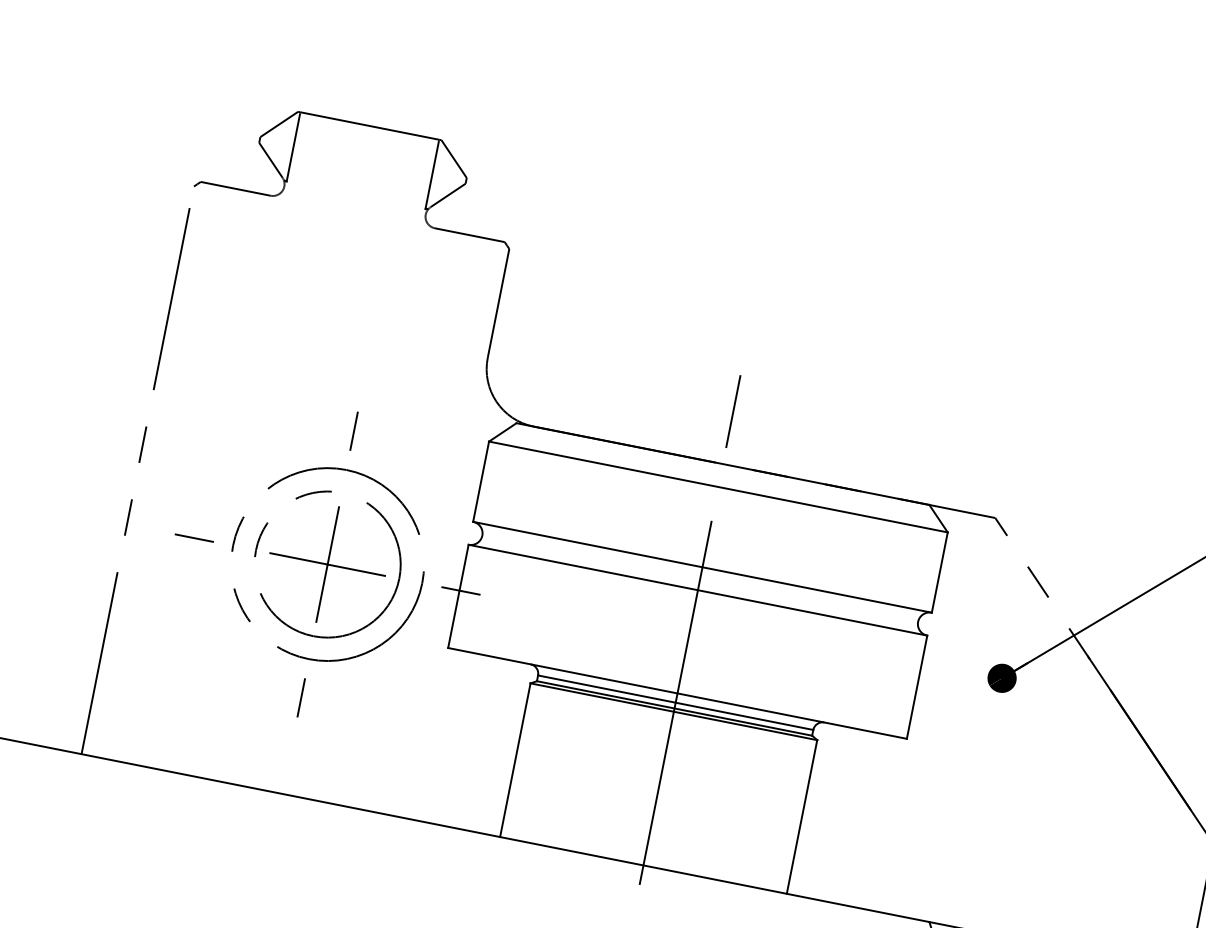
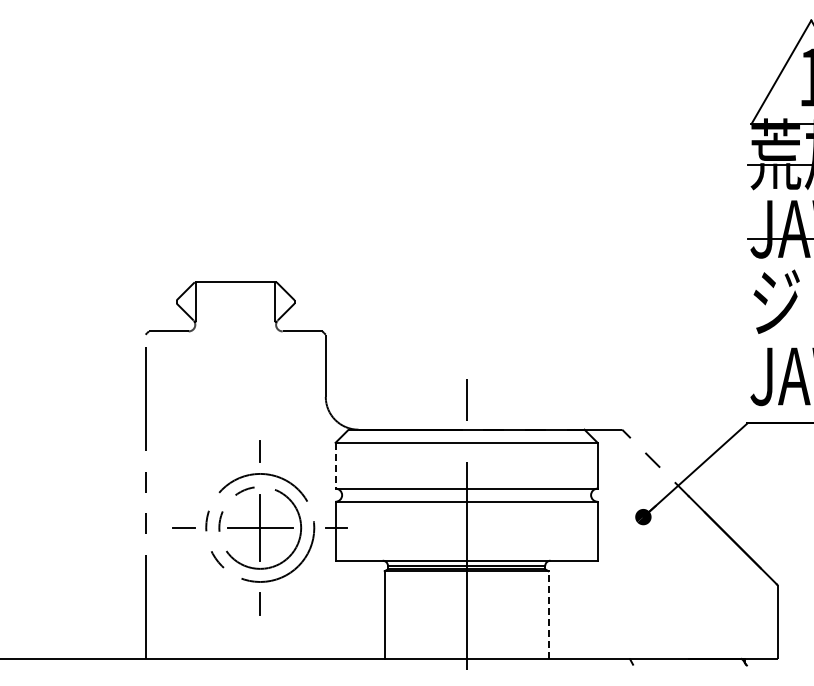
line: (481, 481) -> (335, 465), solid -> dashed
line: (801, 817) -> (548, 615), solid -> dashed

